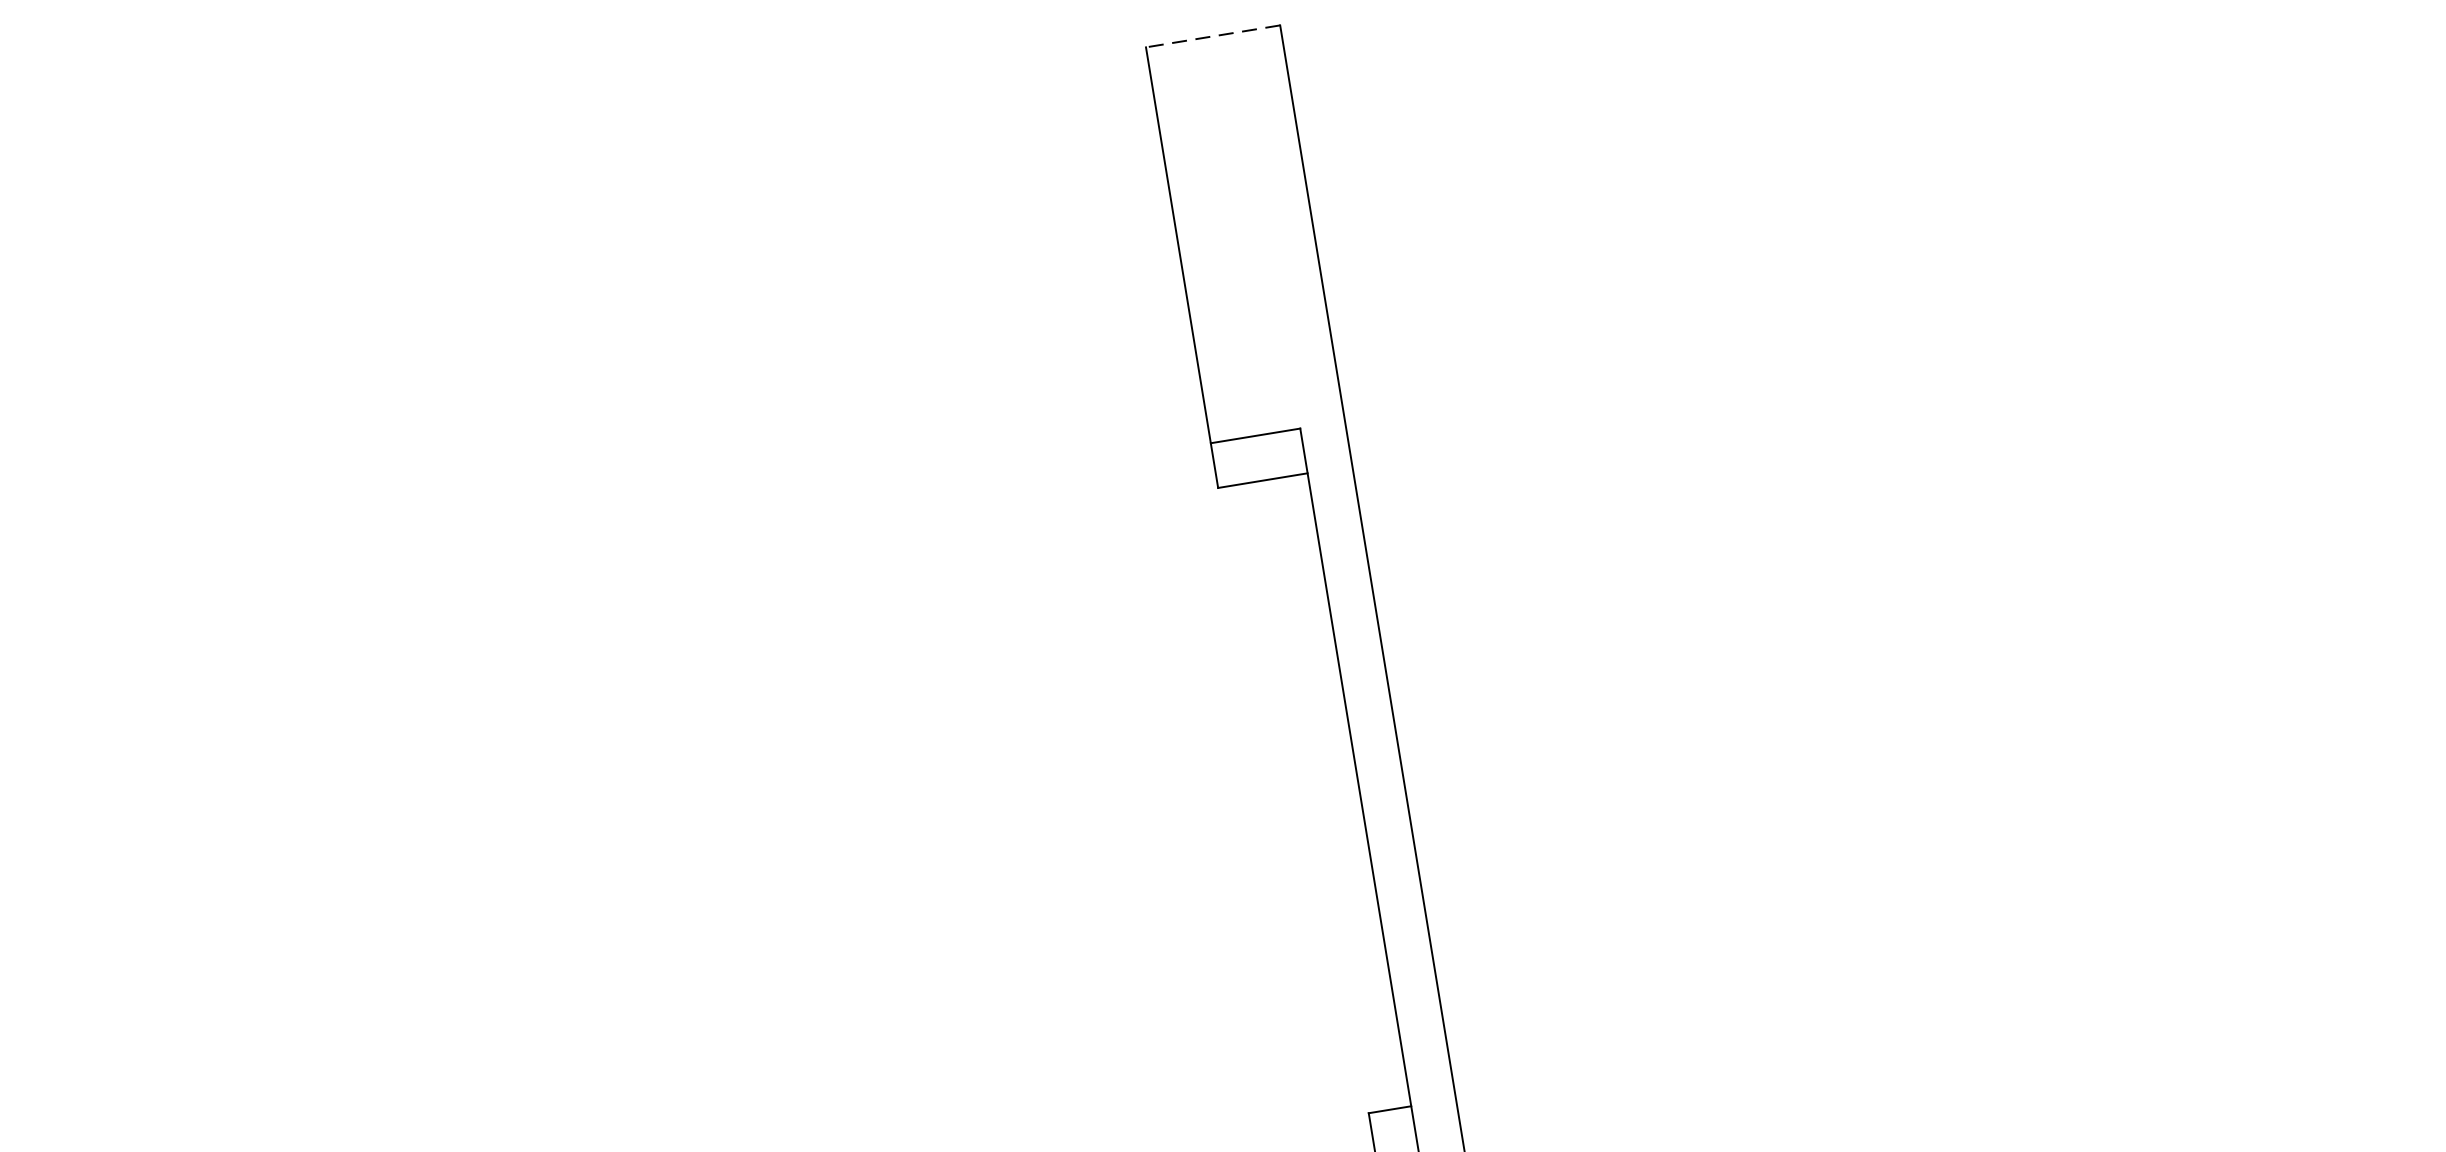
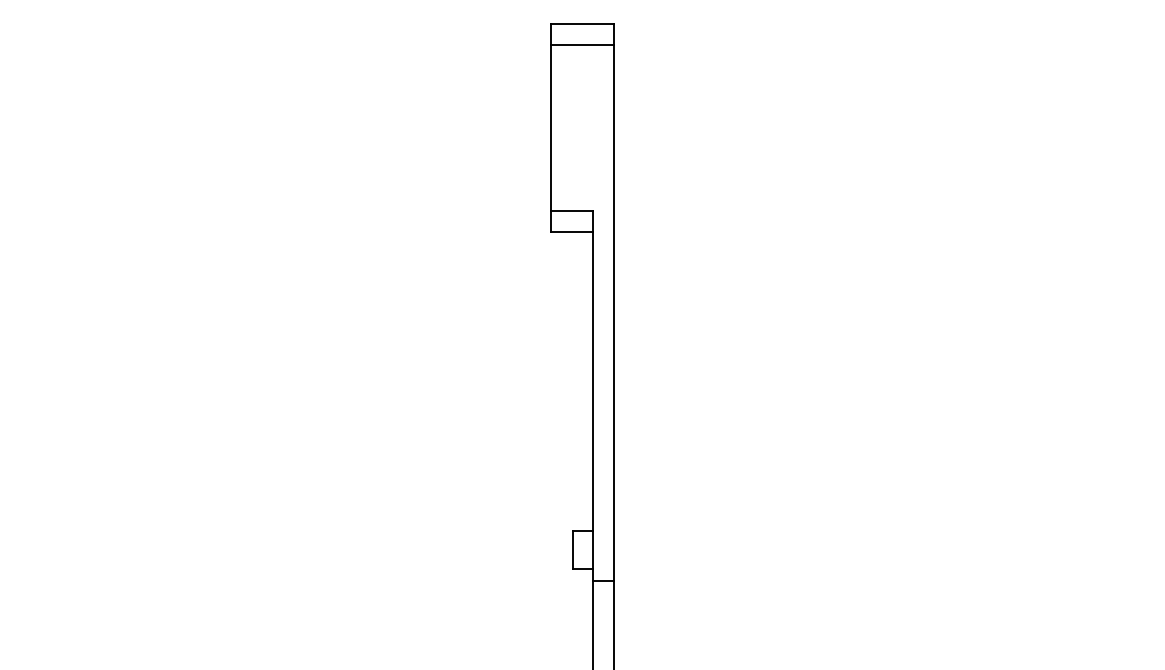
line: (1212, 35) -> (582, 23), dashed -> solid
line: (1220, 82) -> (582, 45), added

